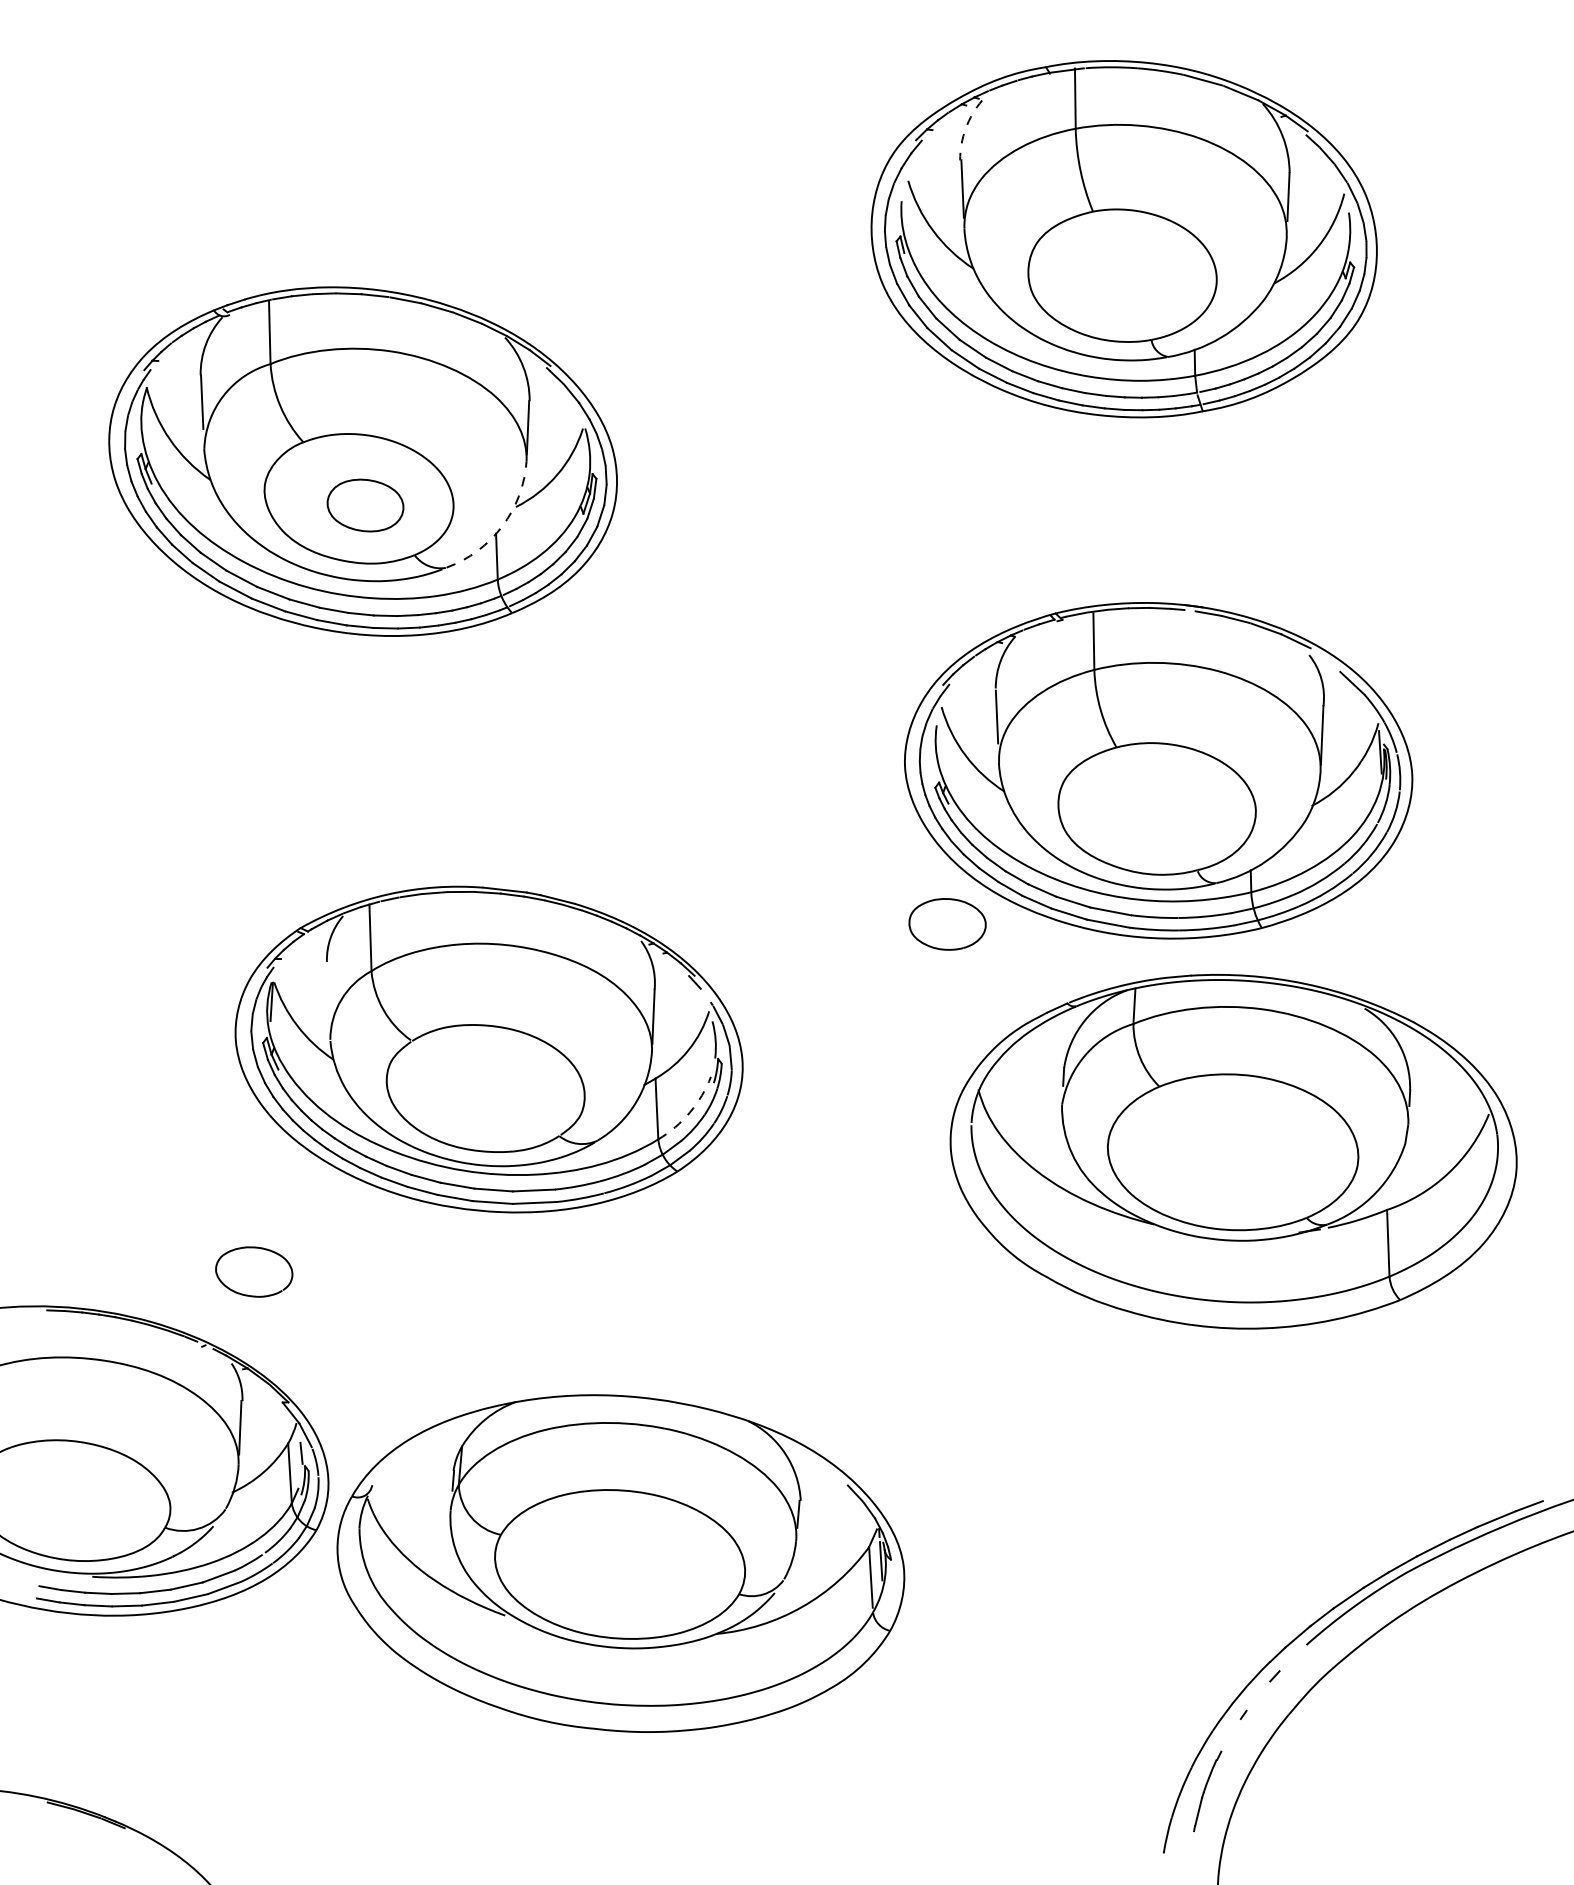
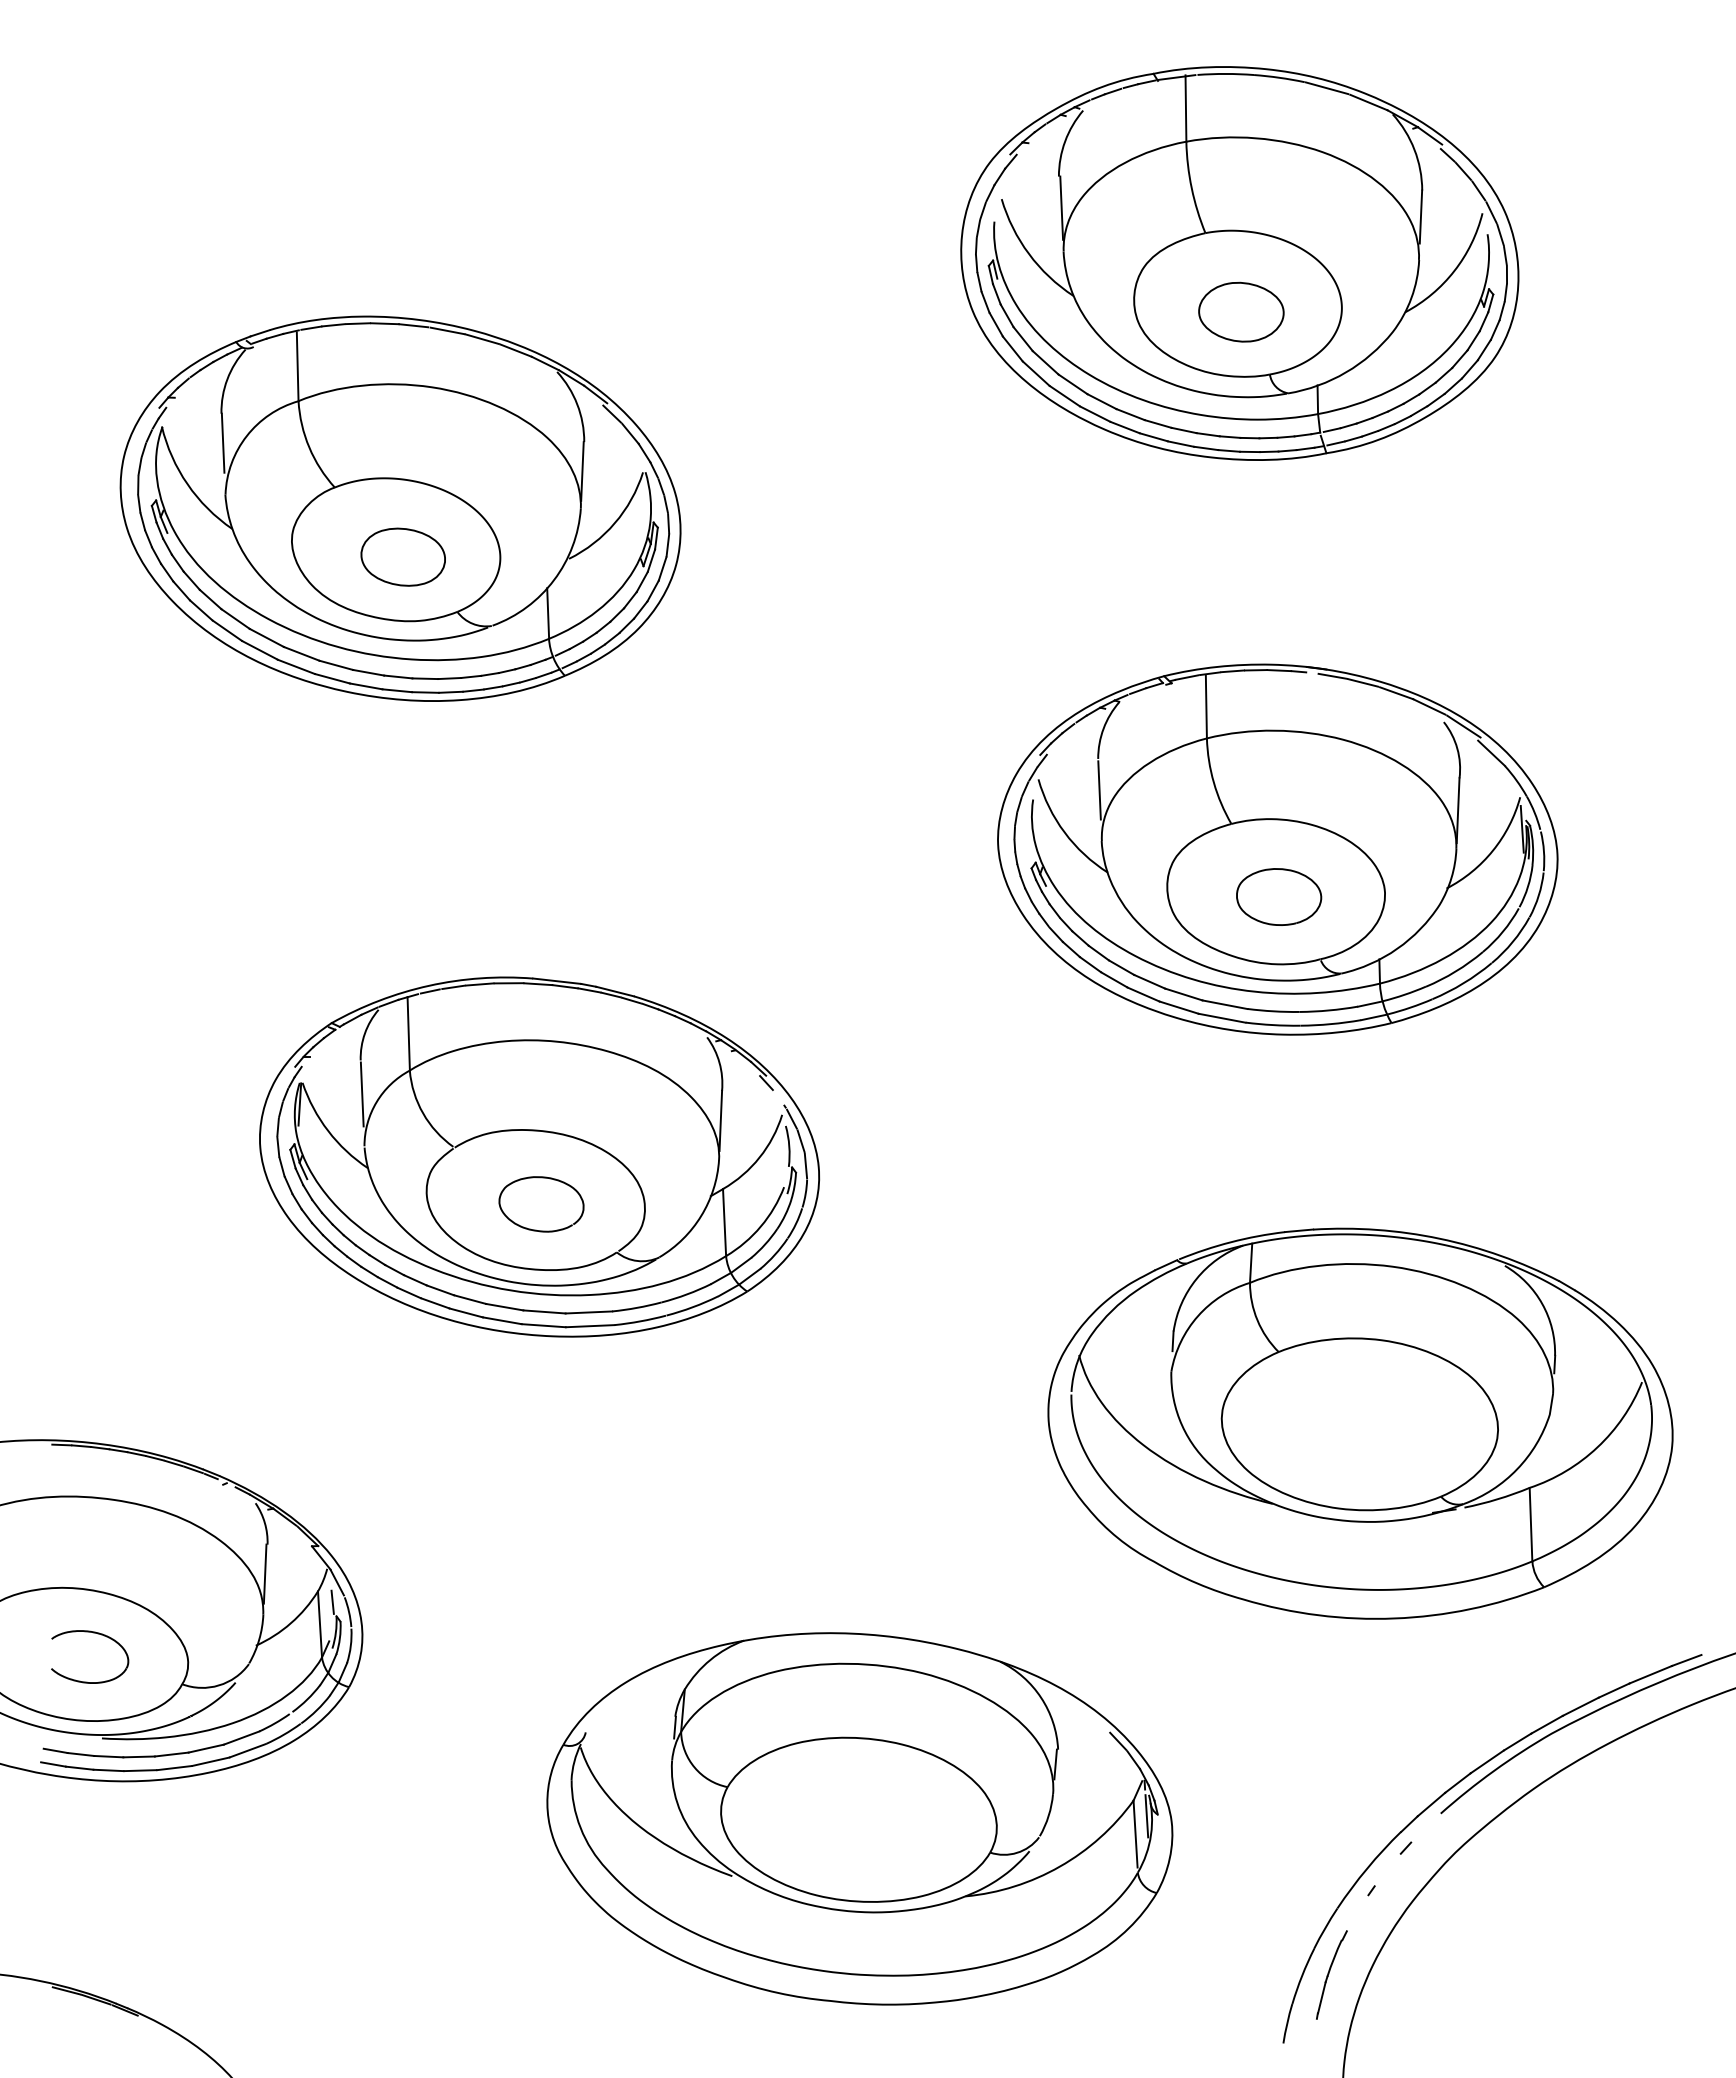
arc: (966, 128) -> (1065, 141), dashed -> solid
part: (1125, 282) -> (1241, 311), added
arc: (502, 526) -> (554, 580), dashed -> solid
line: (1327, 659) -> (1463, 726), added
curve: (950, 900) -> (1282, 870), moved
line: (327, 992) -> (361, 1094), added
arc: (689, 1112) -> (760, 1226), dashed -> solid
part: (1233, 1151) -> (1360, 1423), moved
curve: (249, 1294) -> (536, 1229), moved
part: (88, 1482) -> (97, 1634), added
part: (620, 1563) -> (859, 1818), moved

